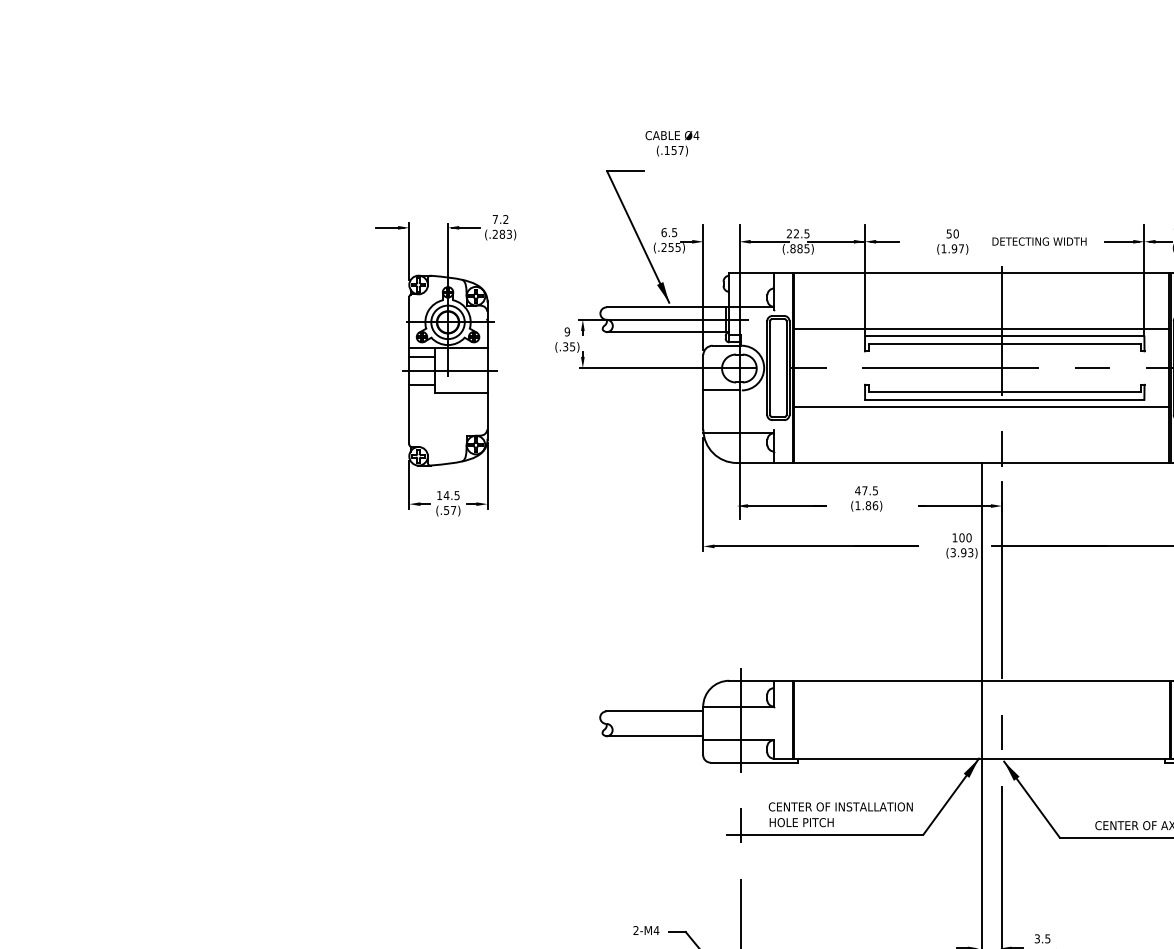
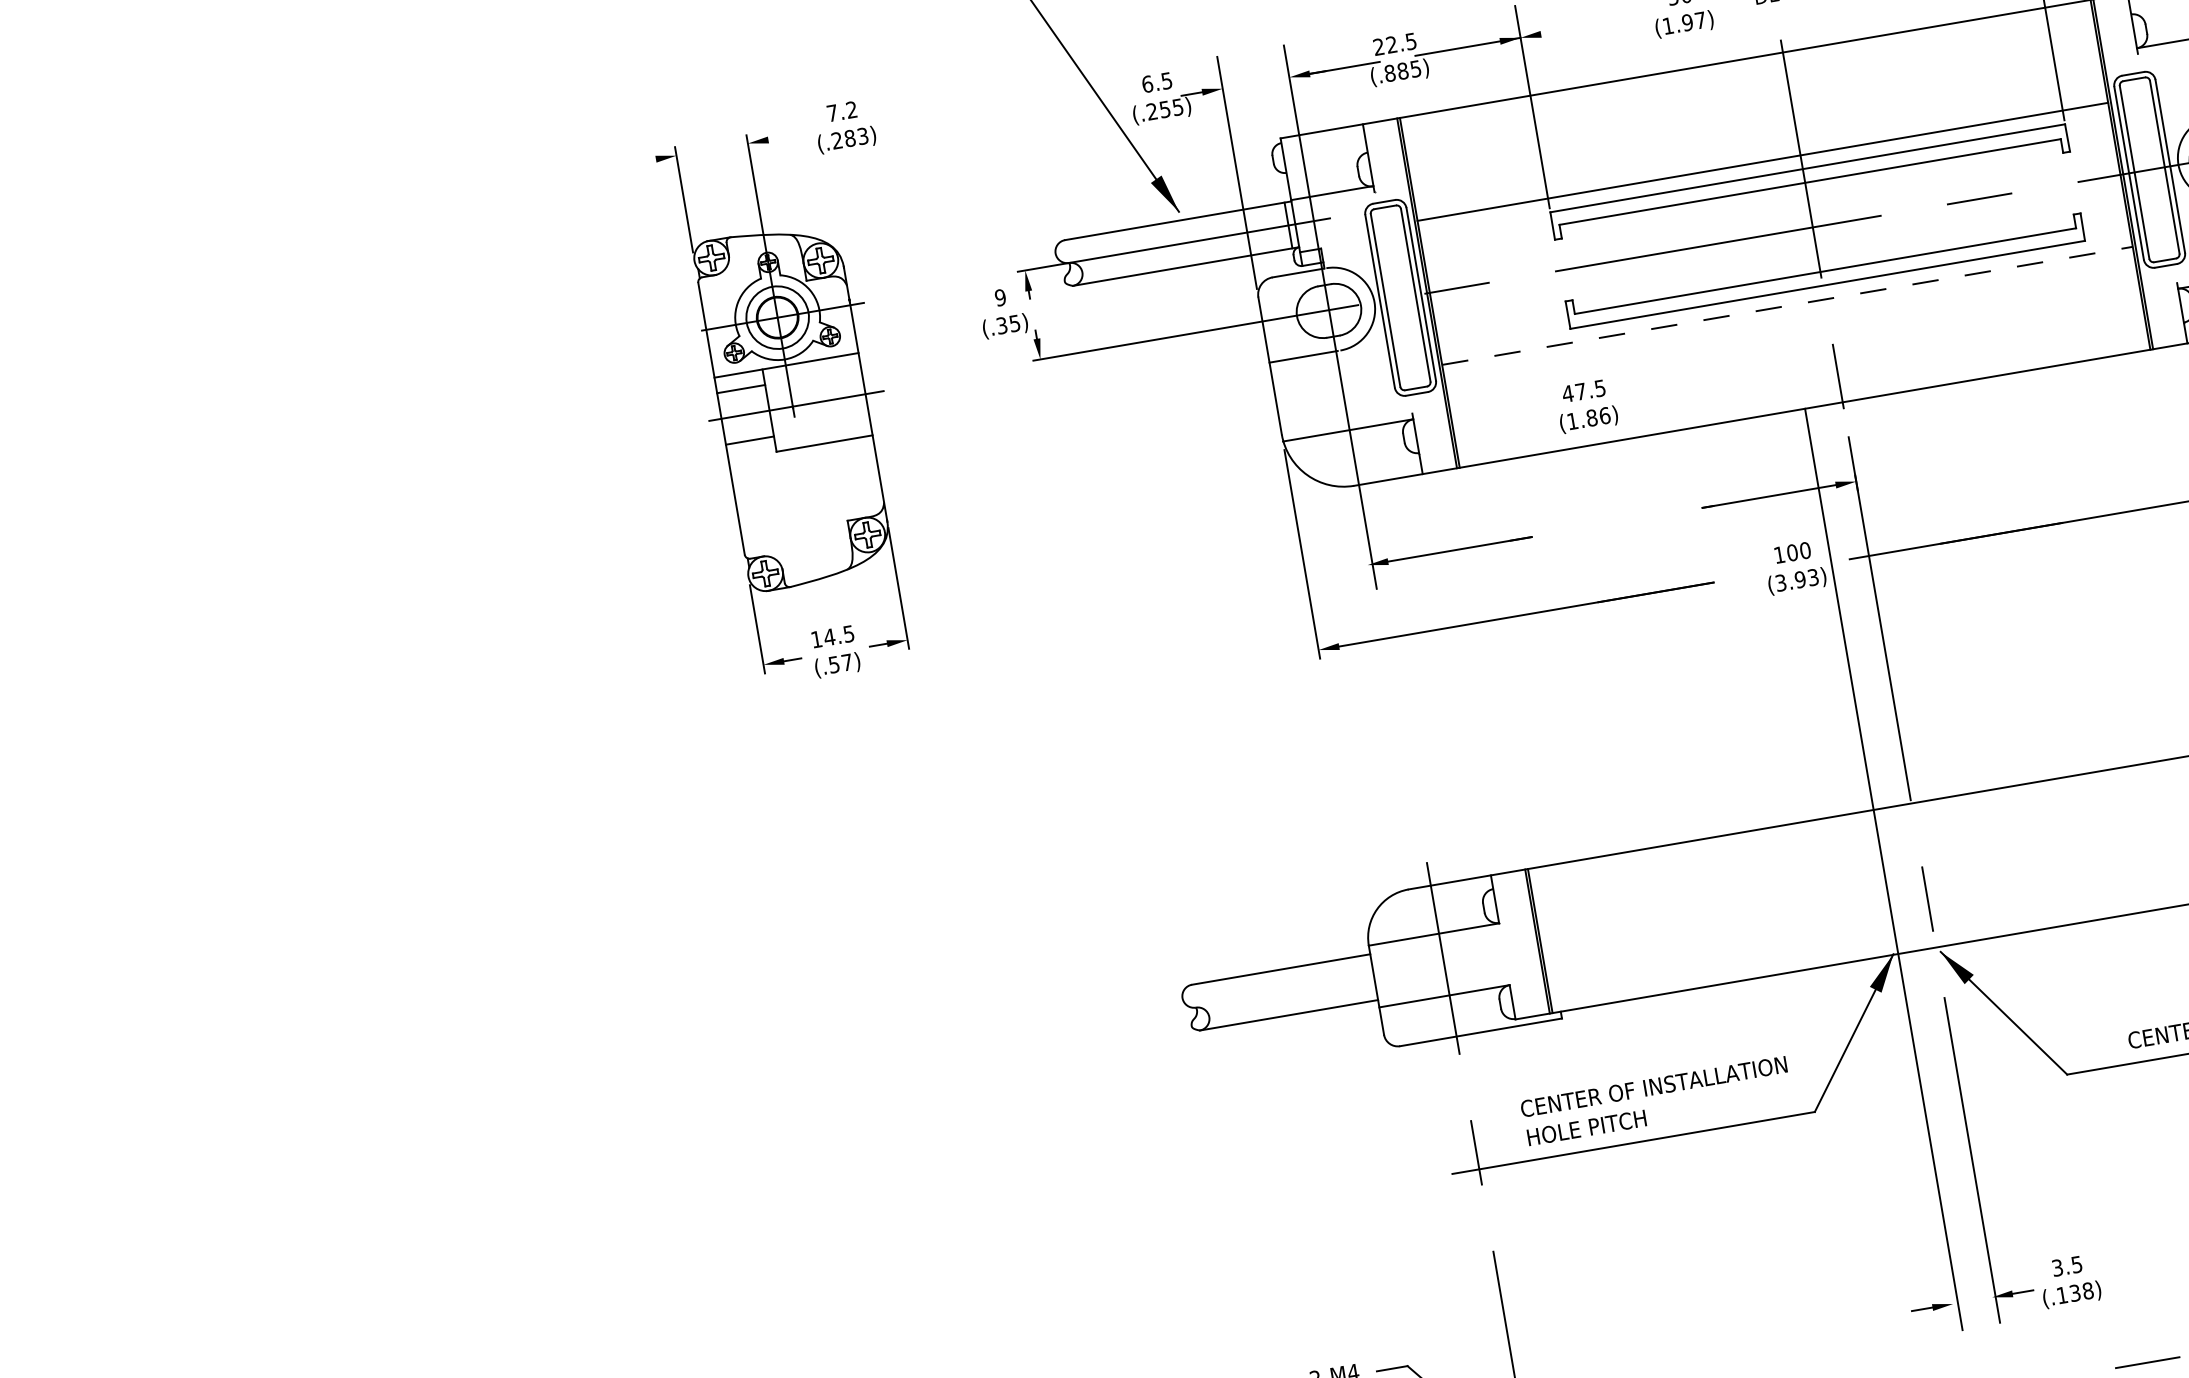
line: (389, 227) -> (639, 161), removed
line: (465, 227) -> (779, 137), removed
line: (884, 241) -> (1556, 31), removed
line: (982, 407) -> (1789, 306), solid -> dashed
text: (866, 498) -> (1586, 405), moved

